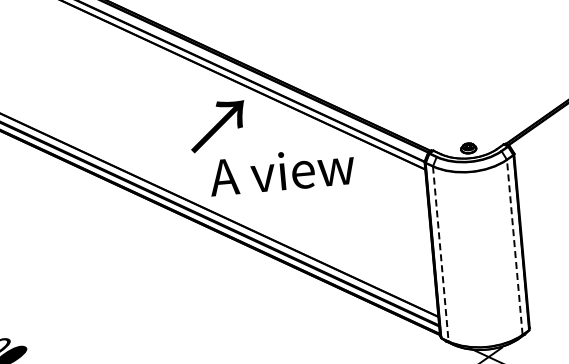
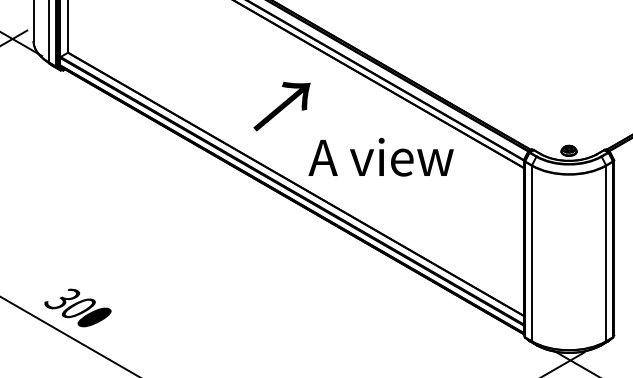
text: (217, 126) -> (281, 106), moved
line: (515, 247) -> (606, 253), dashed -> solid
line: (440, 253) -> (531, 253), dashed -> solid

